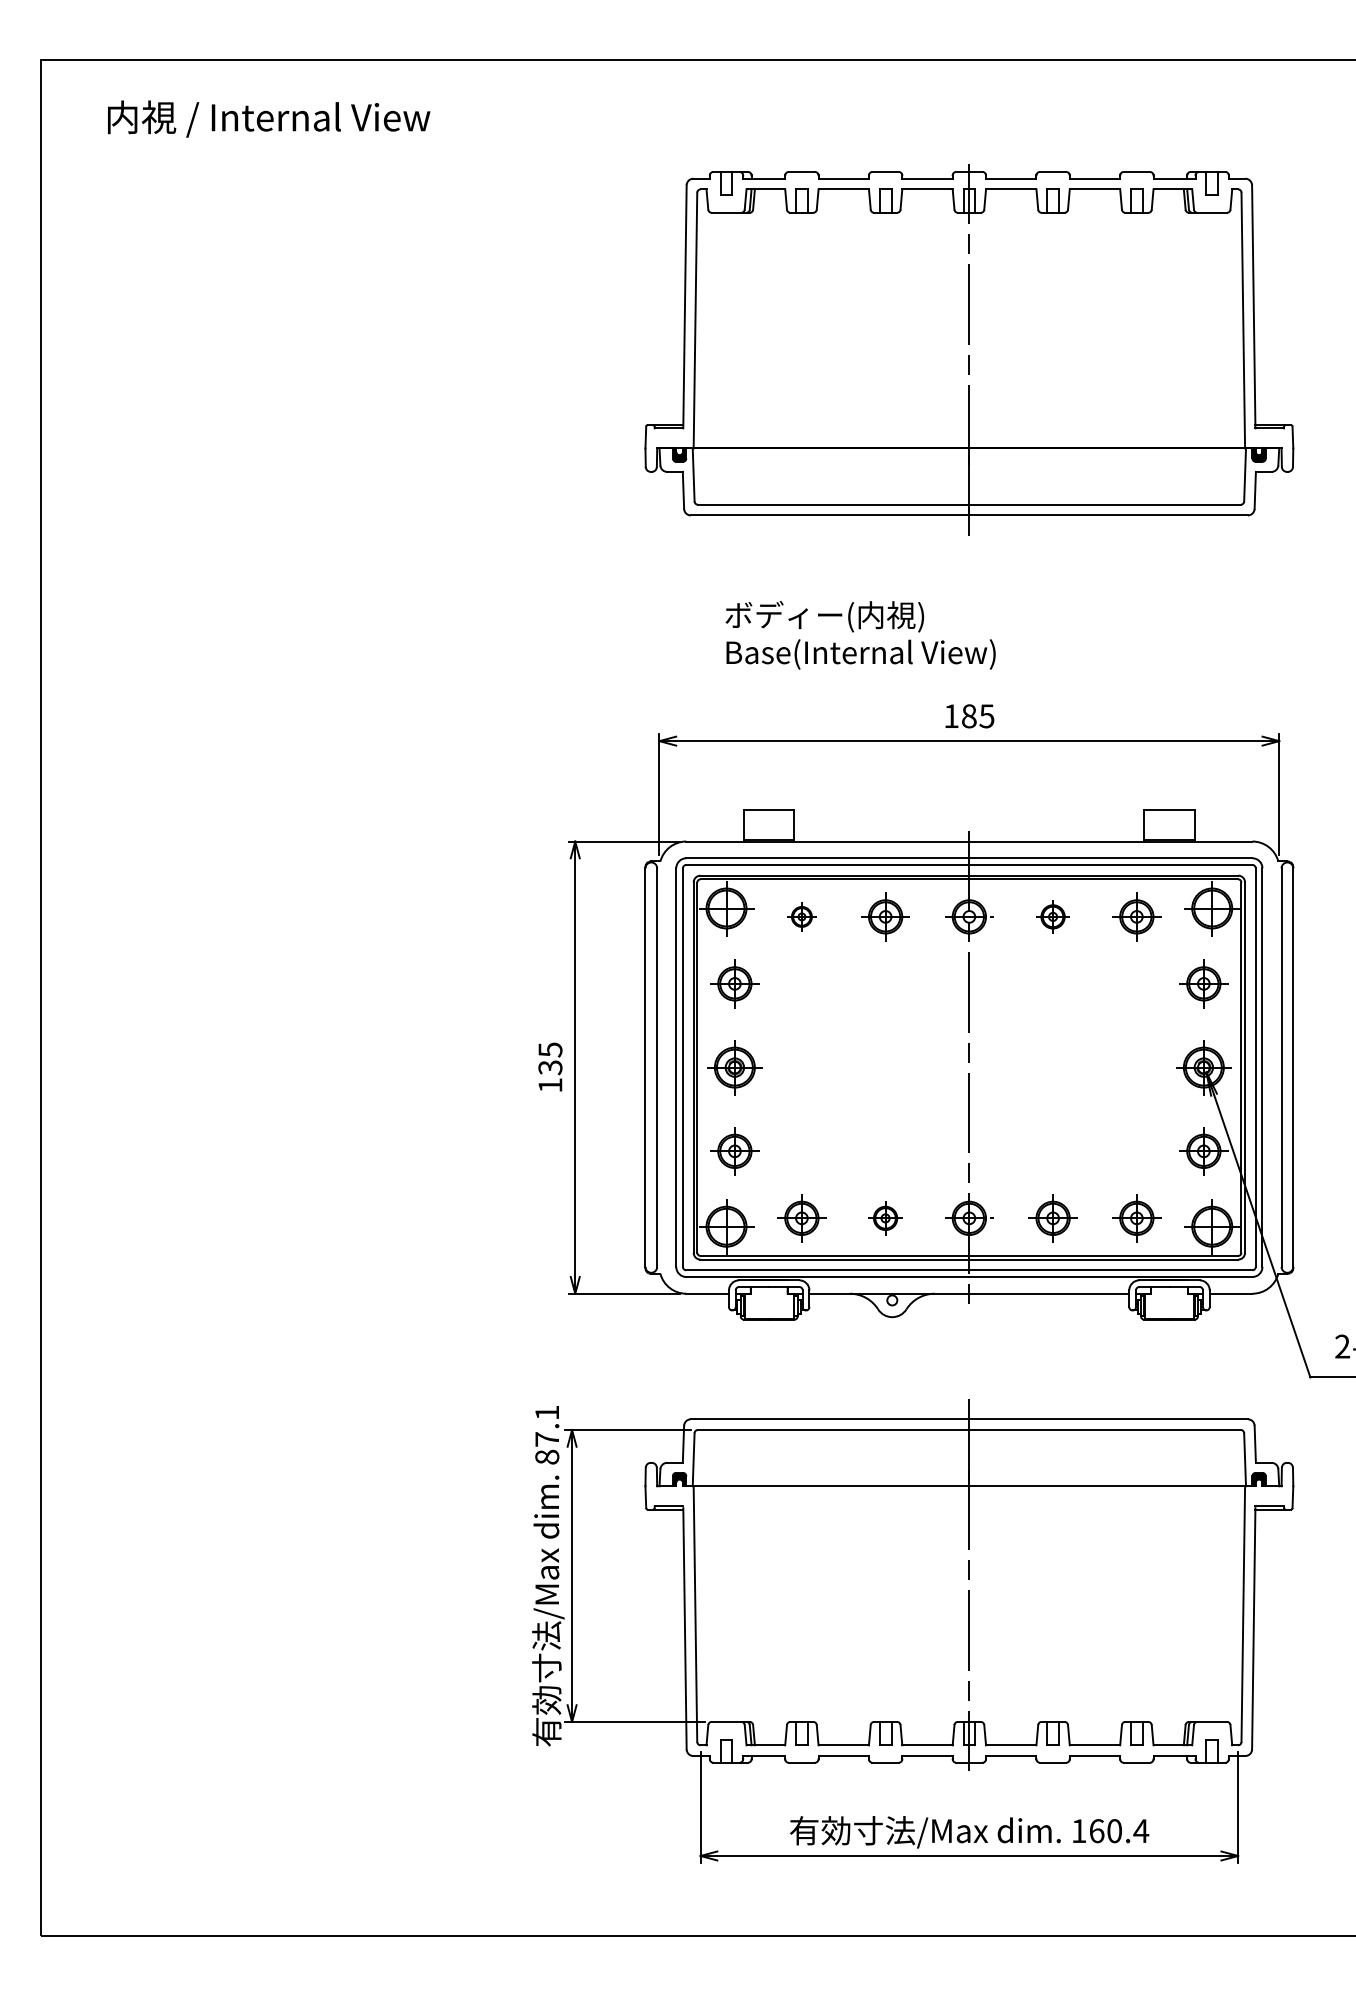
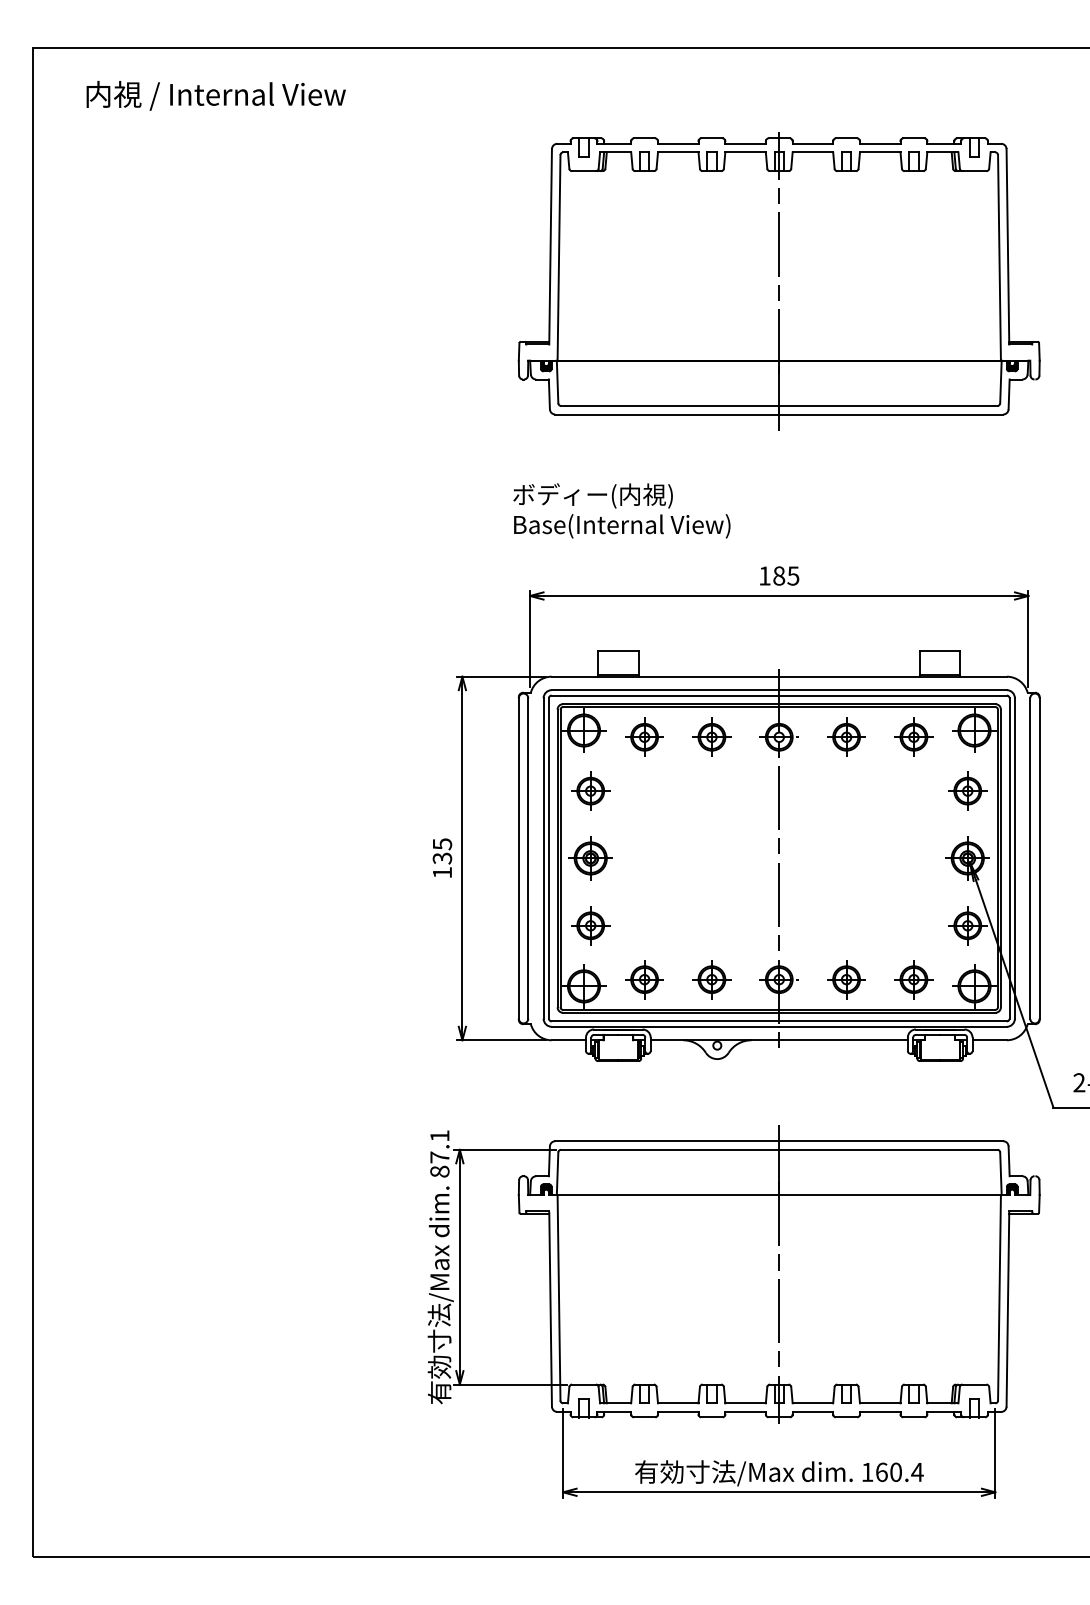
text: (860, 635) -> (621, 511), moved
part: (801, 916) -> (644, 736), size x1.67
part: (1052, 916) -> (846, 736), size x1.43
part: (885, 1218) -> (711, 979), size x1.43

